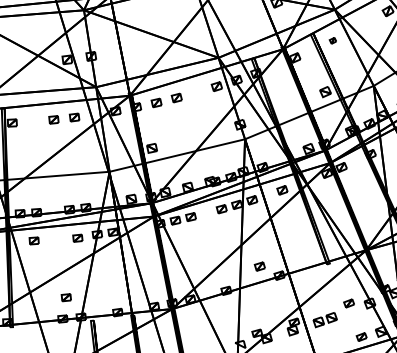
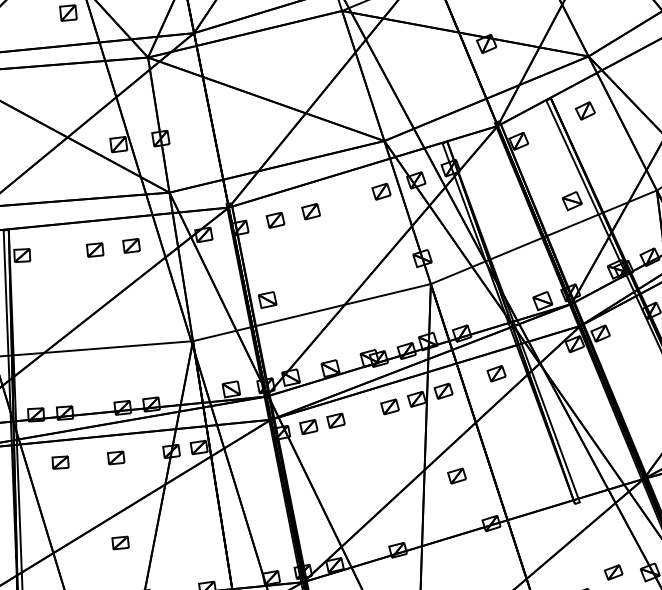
part: (332, 40) -> (584, 110), size x1.67
part: (77, 237) -> (115, 456), moved
part: (259, 266) -> (456, 475), moved
part: (65, 297) -> (119, 542), moved

